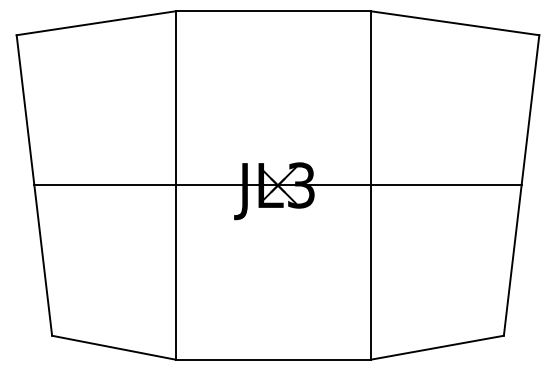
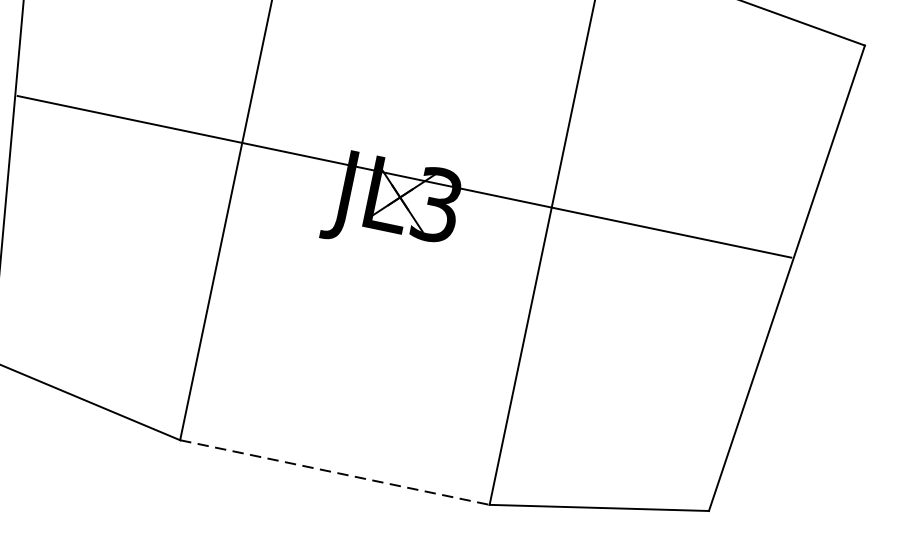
line: (277, 185) -> (403, 176), moved
line: (273, 359) -> (335, 472), solid -> dashed

